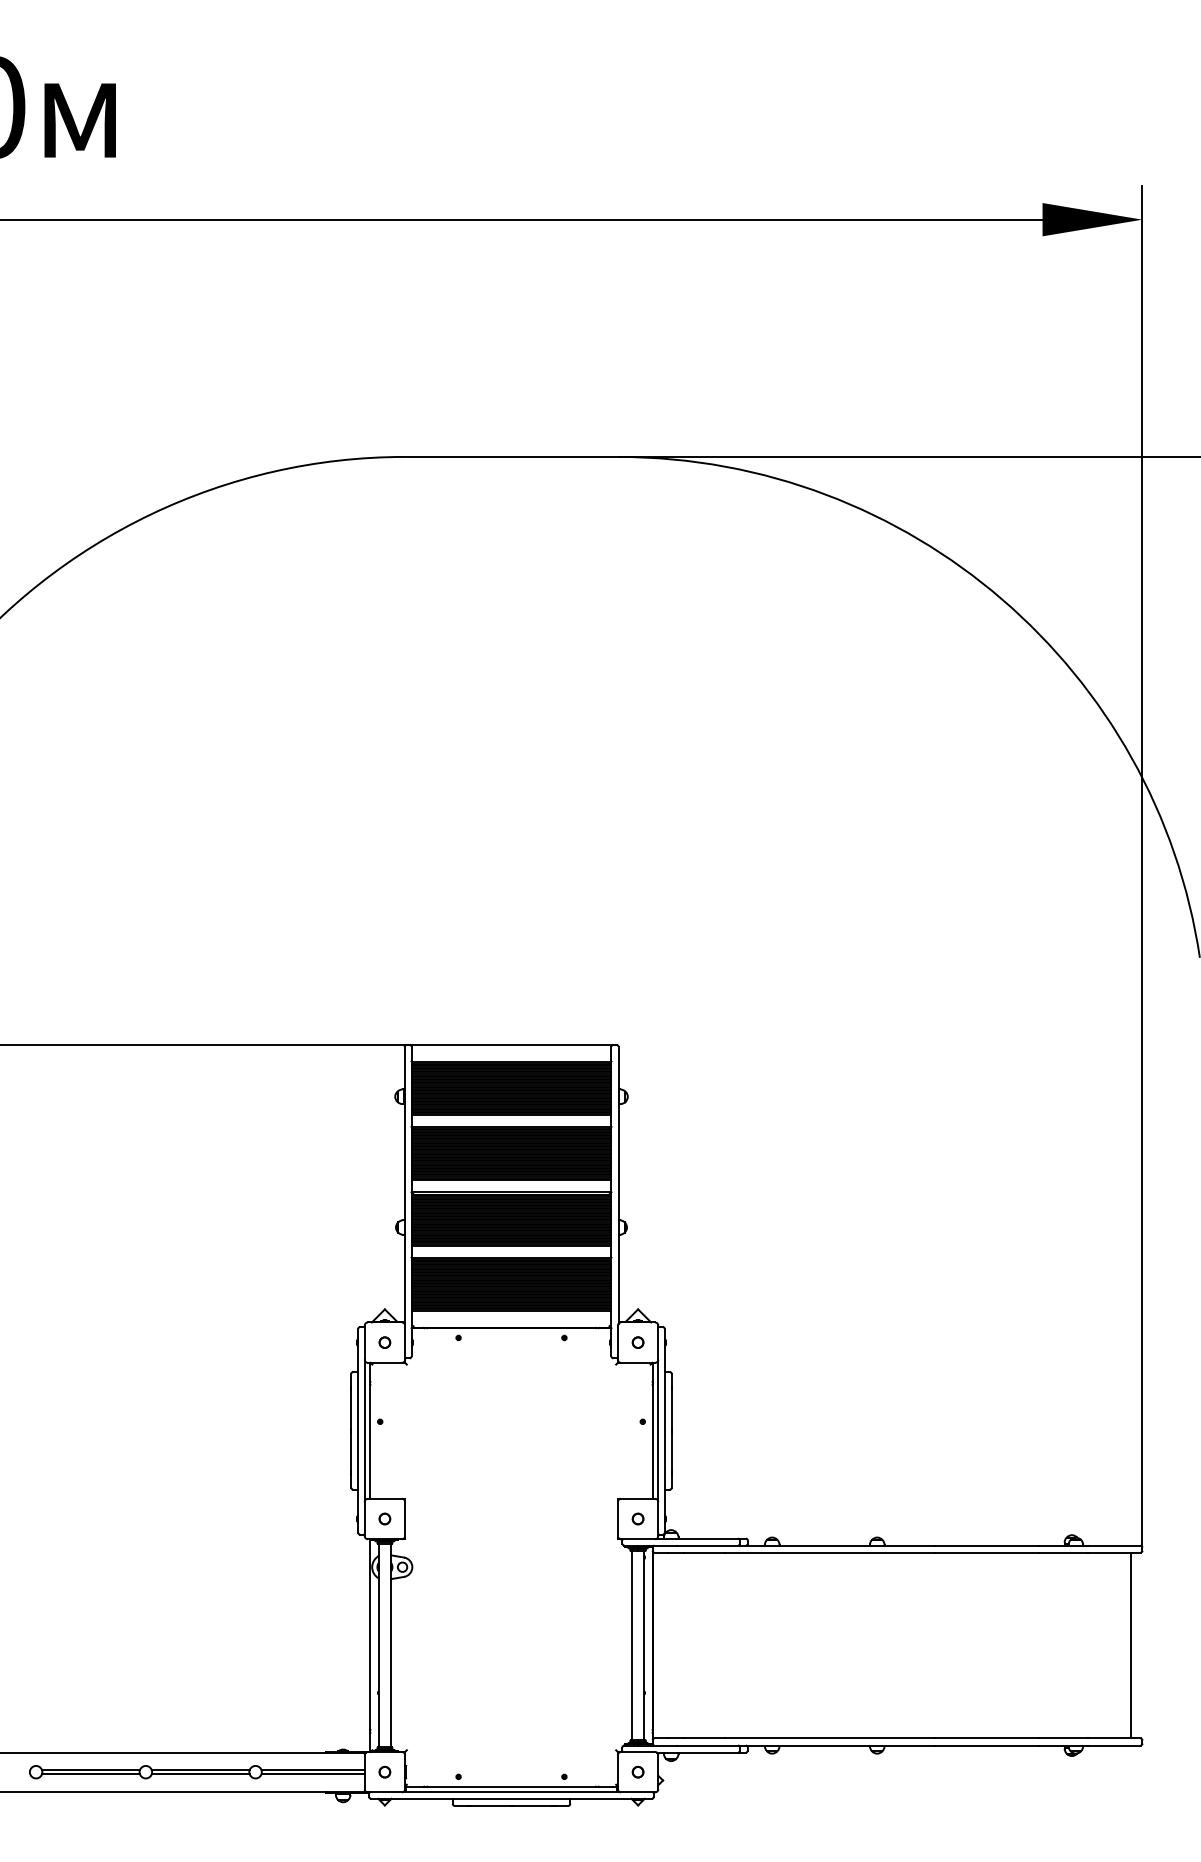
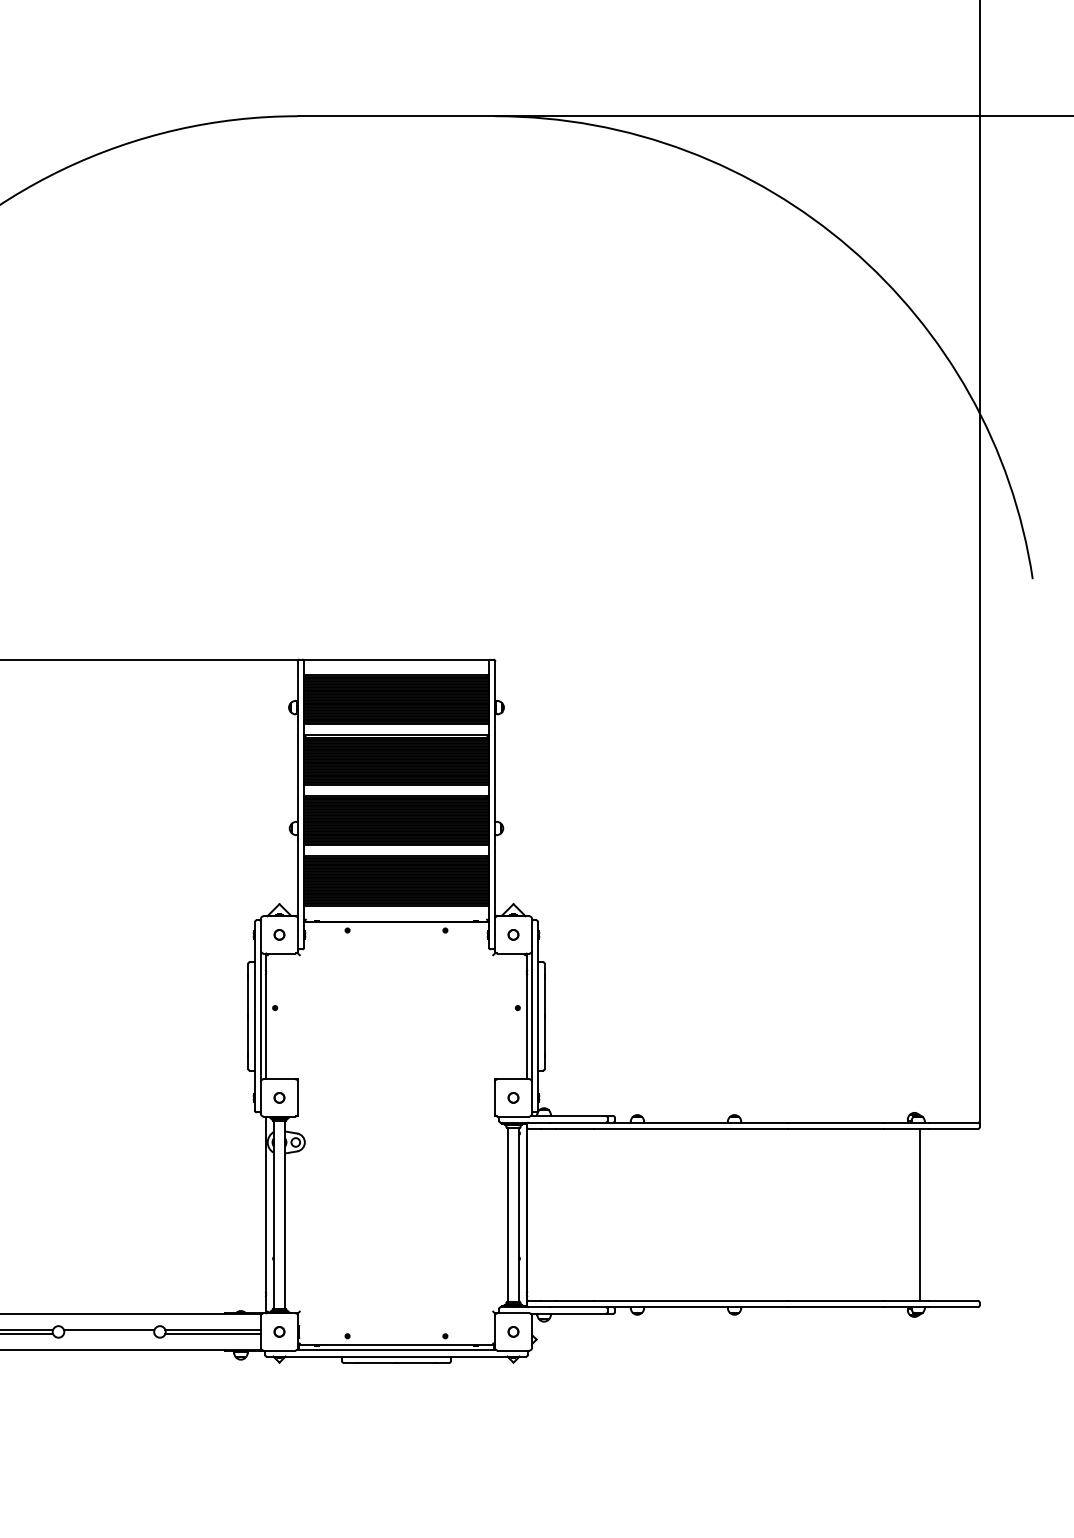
line: (1131, 1645) -> (919, 1214), moved
line: (200, 1774) -> (109, 1334), removed

